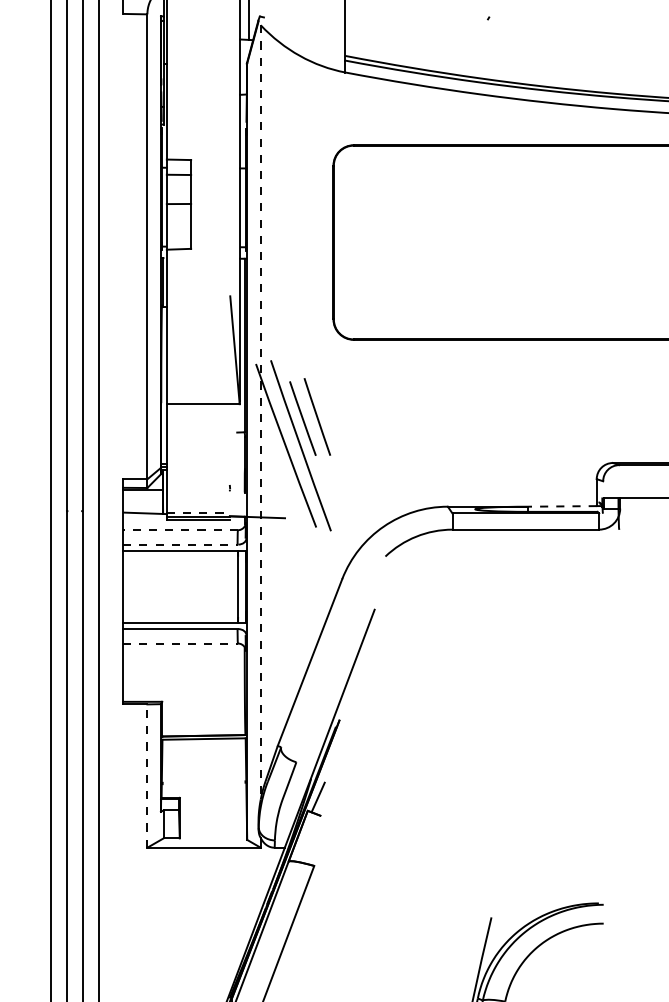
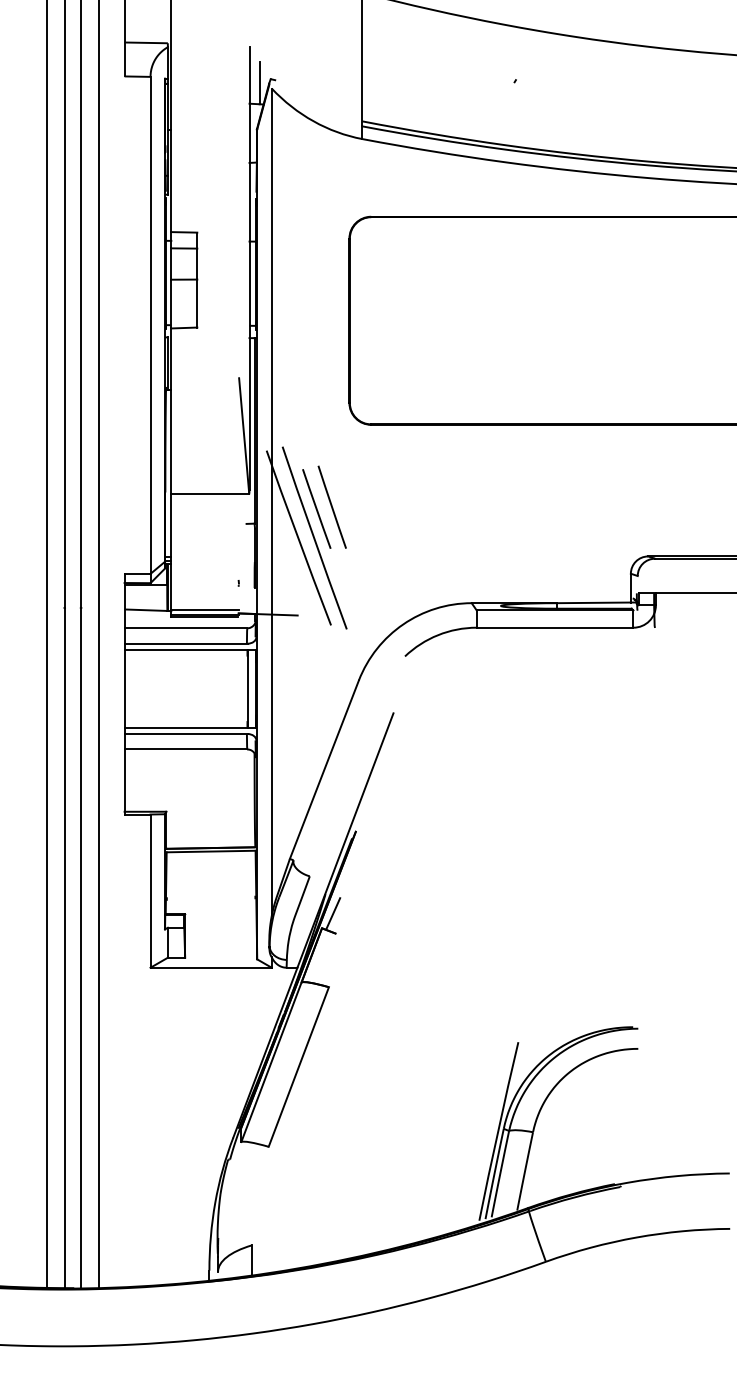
line: (260, 412) -> (271, 502), dashed -> solid
line: (562, 506) -> (594, 602), dashed -> solid
line: (198, 512) -> (205, 609), dashed -> solid
line: (180, 530) -> (185, 628), dashed -> solid
line: (181, 544) -> (186, 643), dashed -> solid
line: (181, 643) -> (186, 749), dashed -> solid
line: (147, 776) -> (150, 891), dashed -> solid

